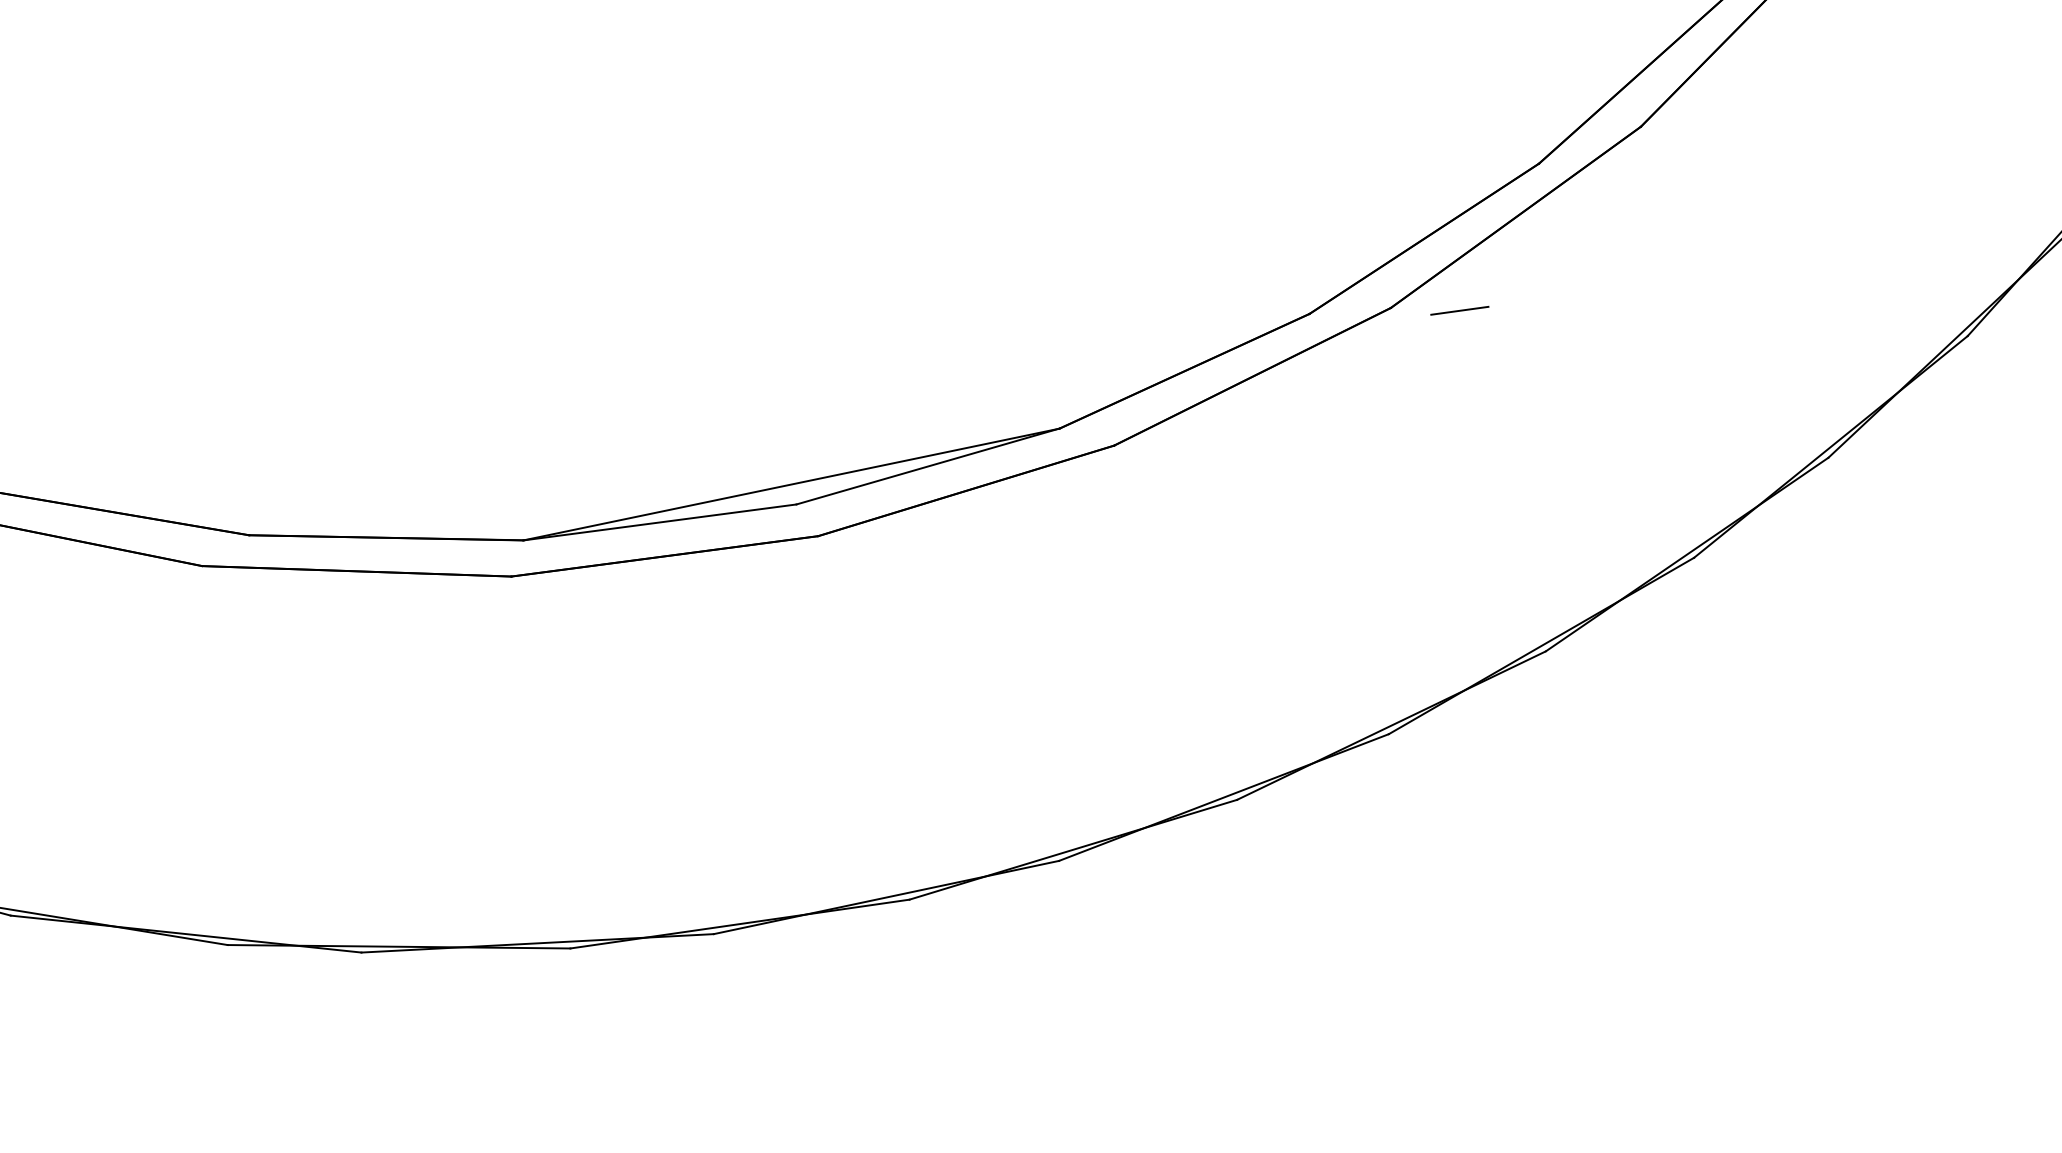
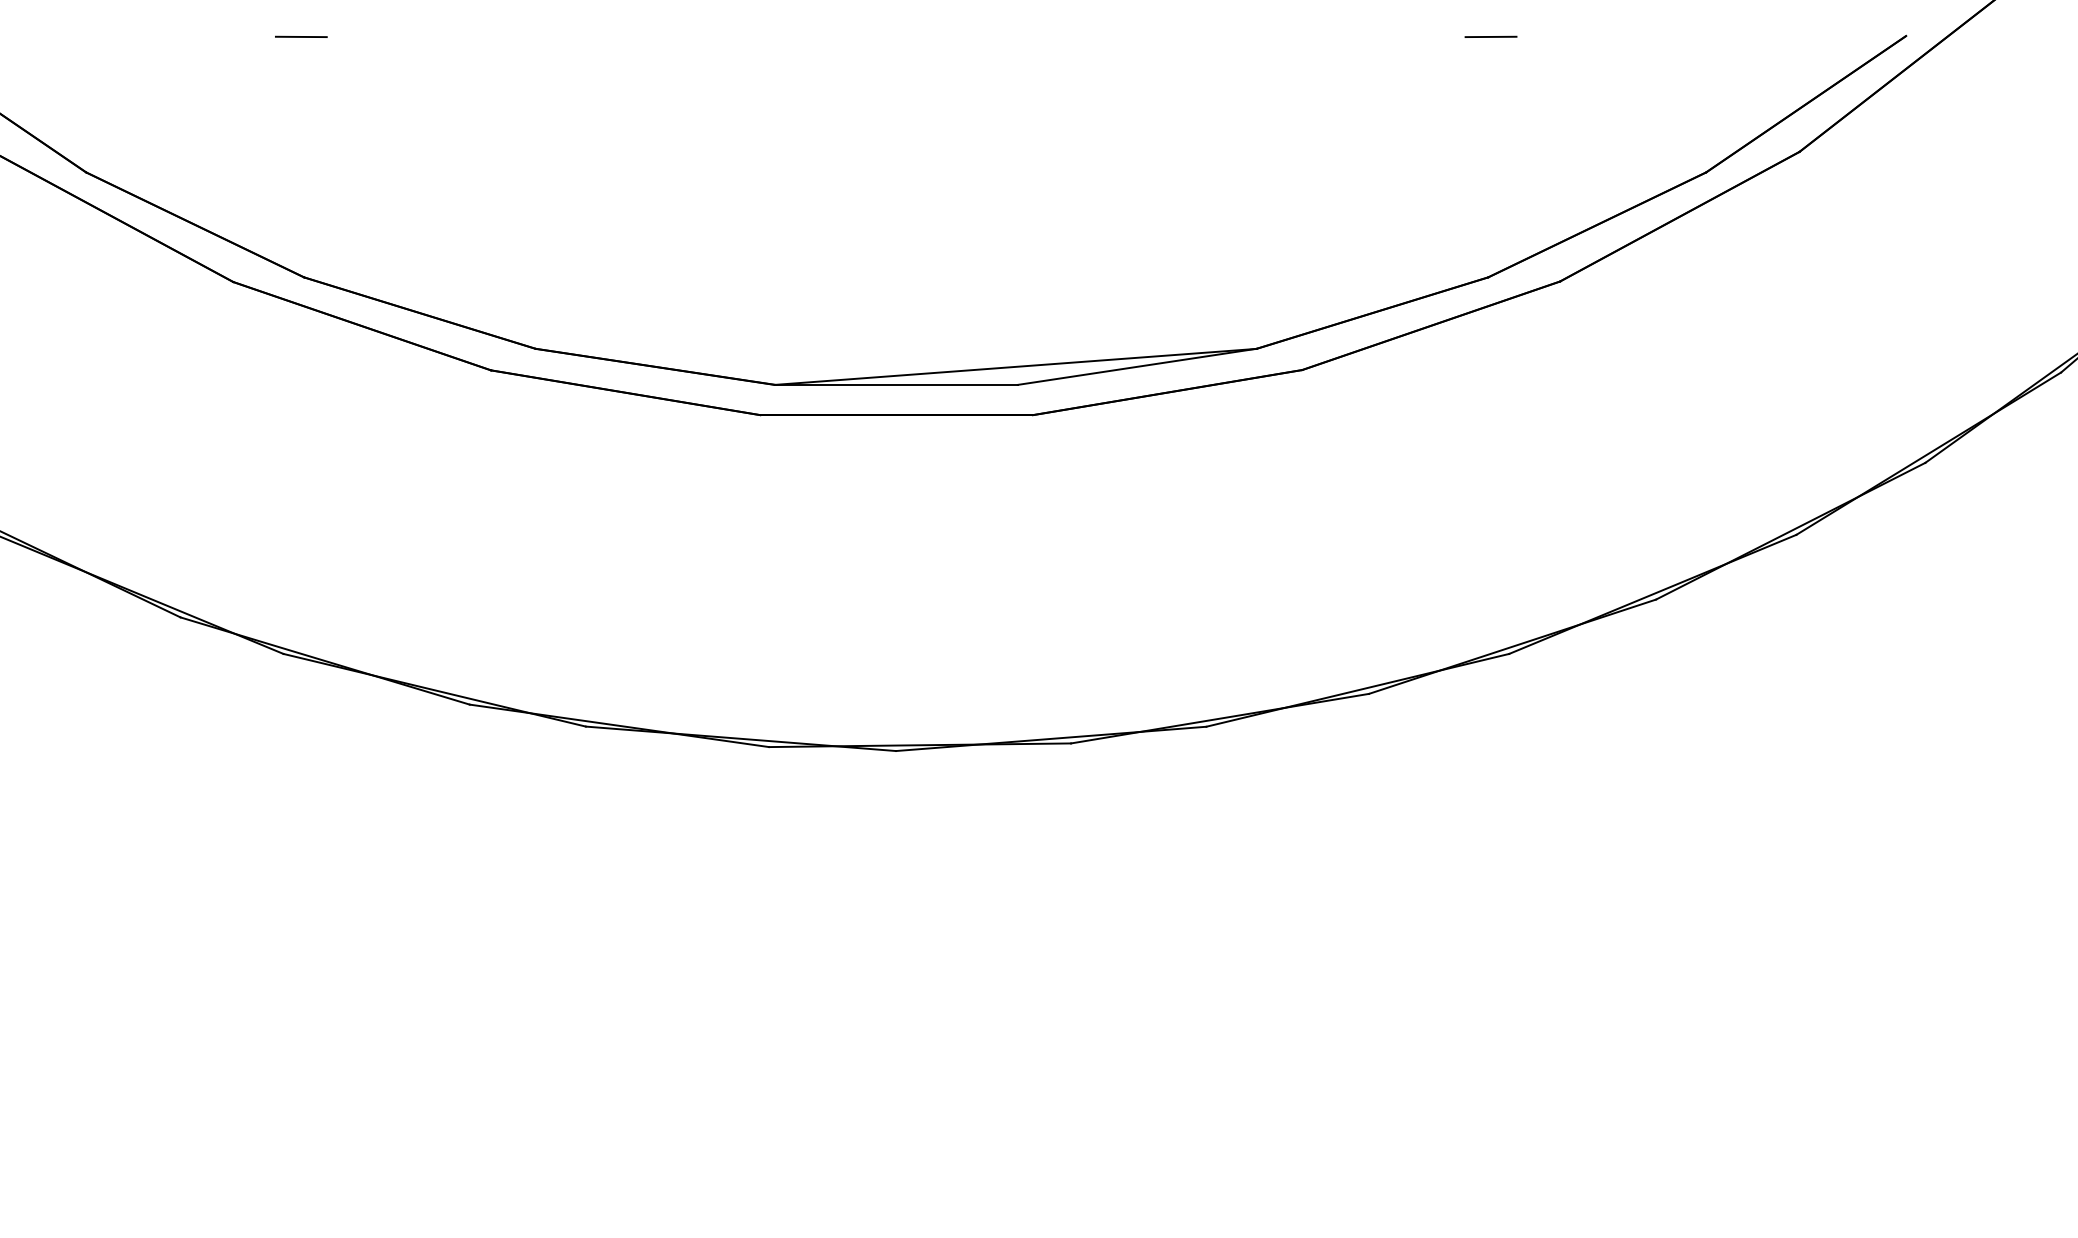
line: (1459, 310) -> (1490, 36), moved

